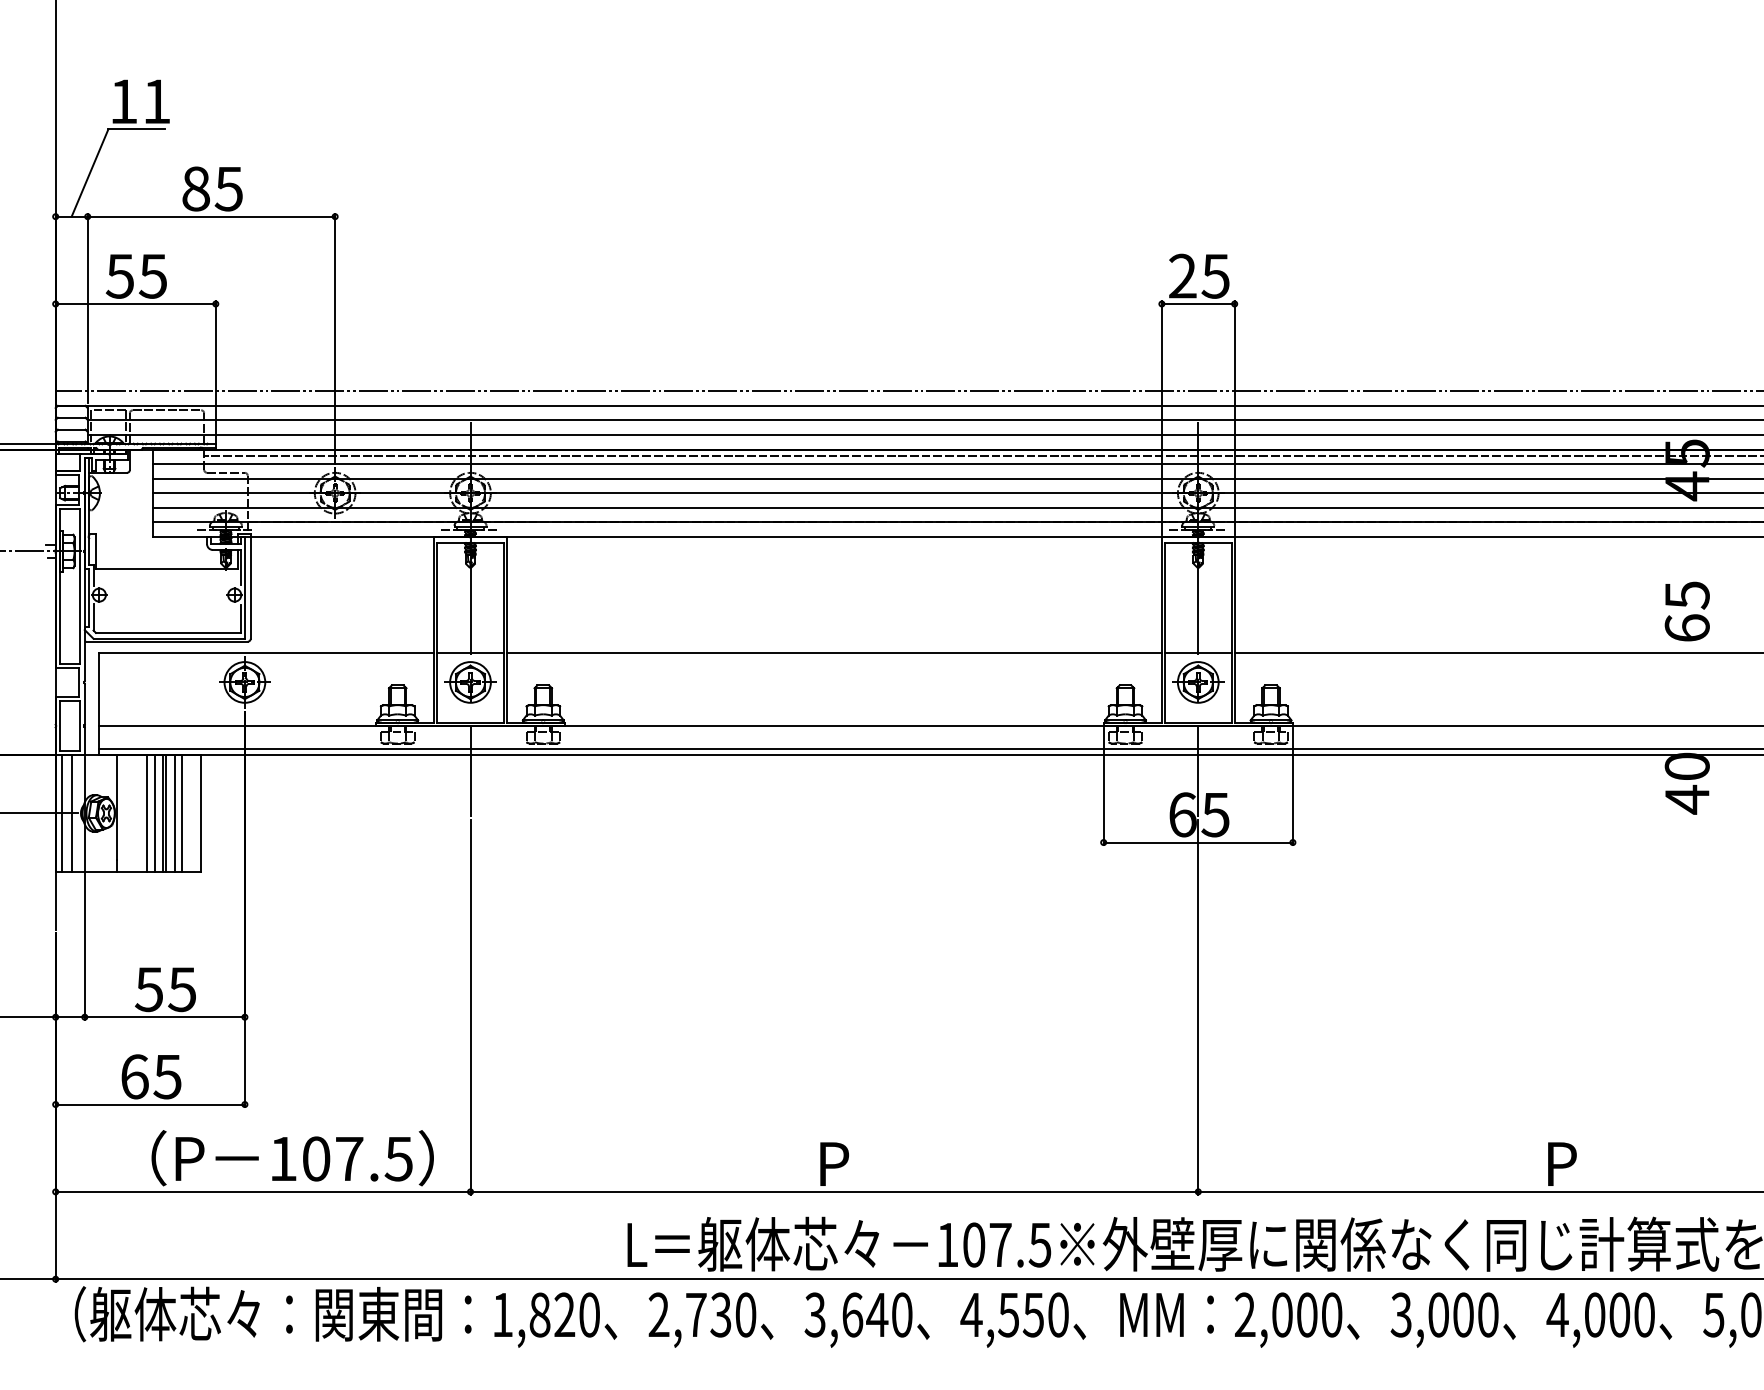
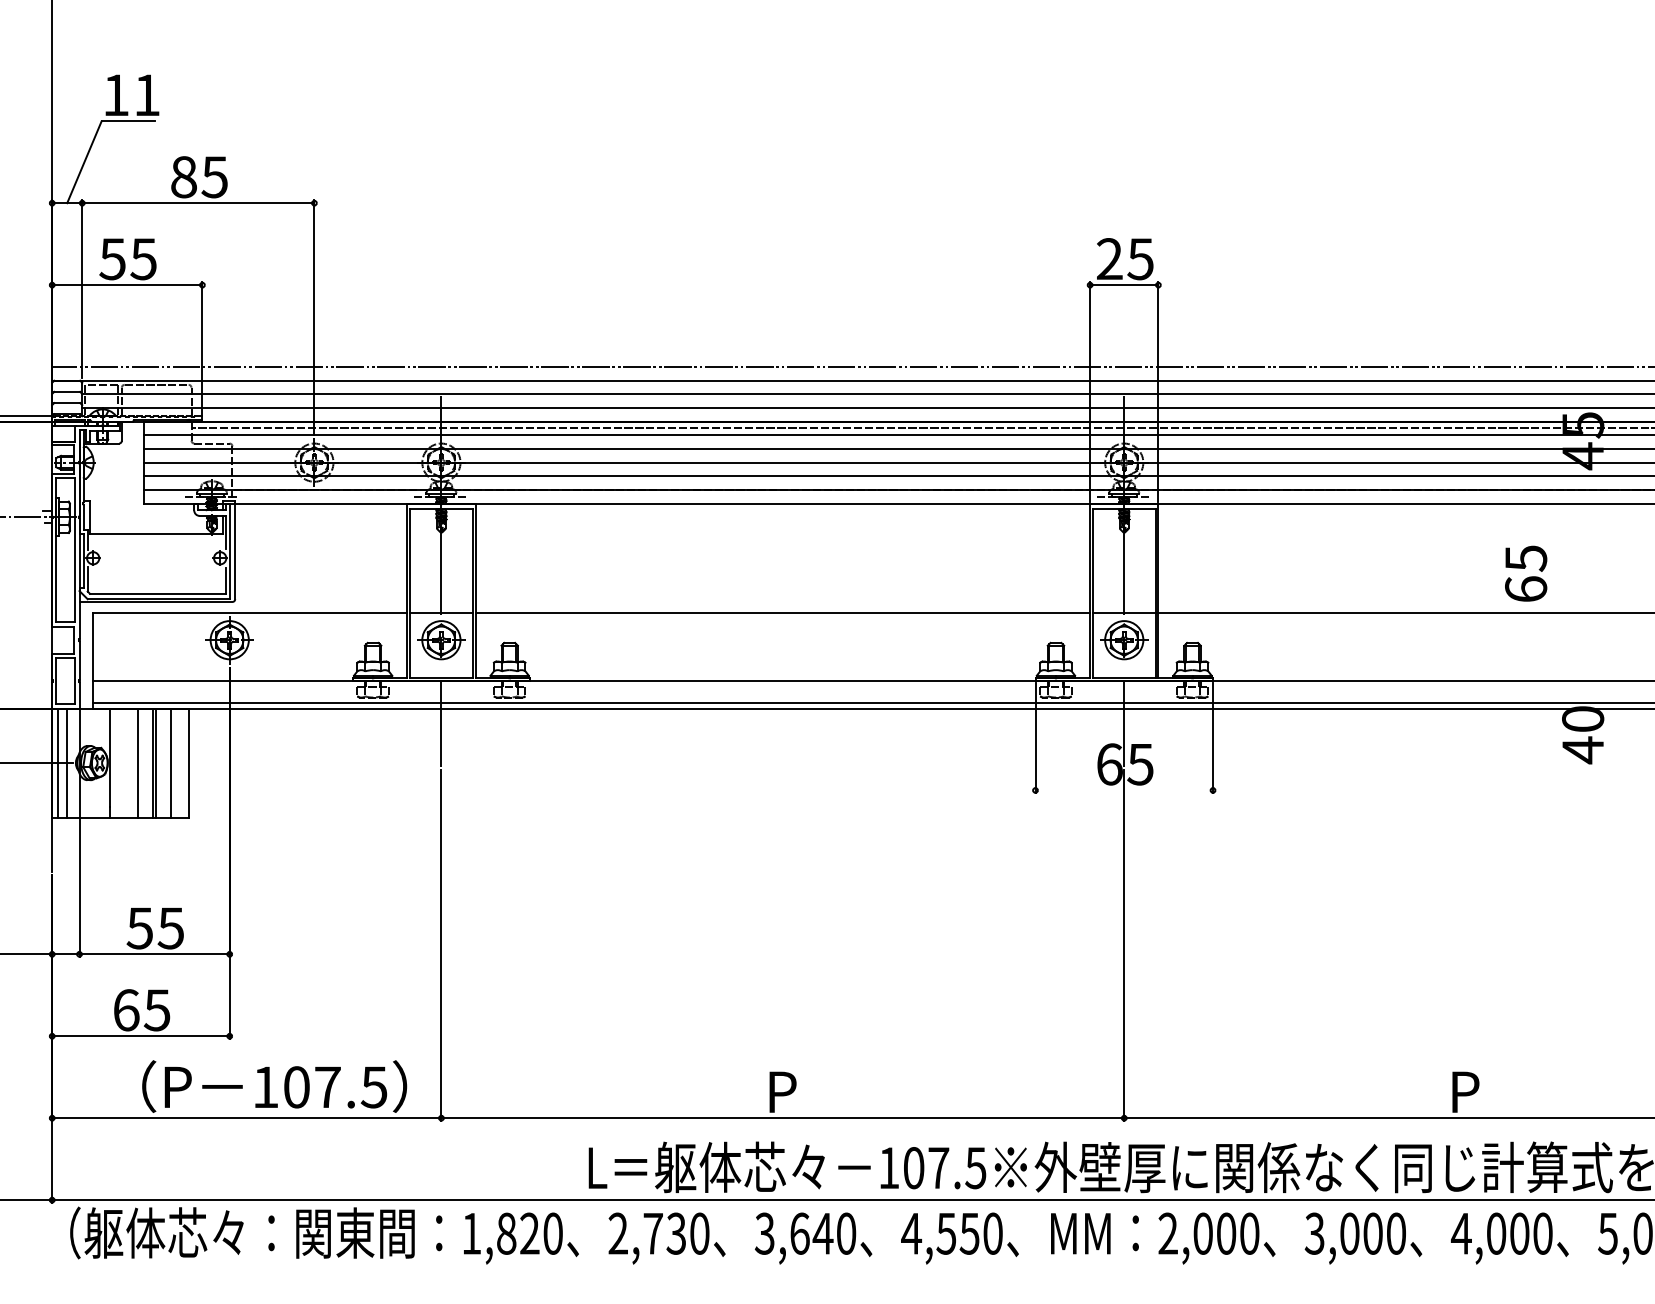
text: (1687, 611) -> (1526, 573), moved
line: (155, 812) -> (145, 762), removed
line: (175, 812) -> (164, 762), removed
line: (1198, 842) -> (1124, 790), removed

